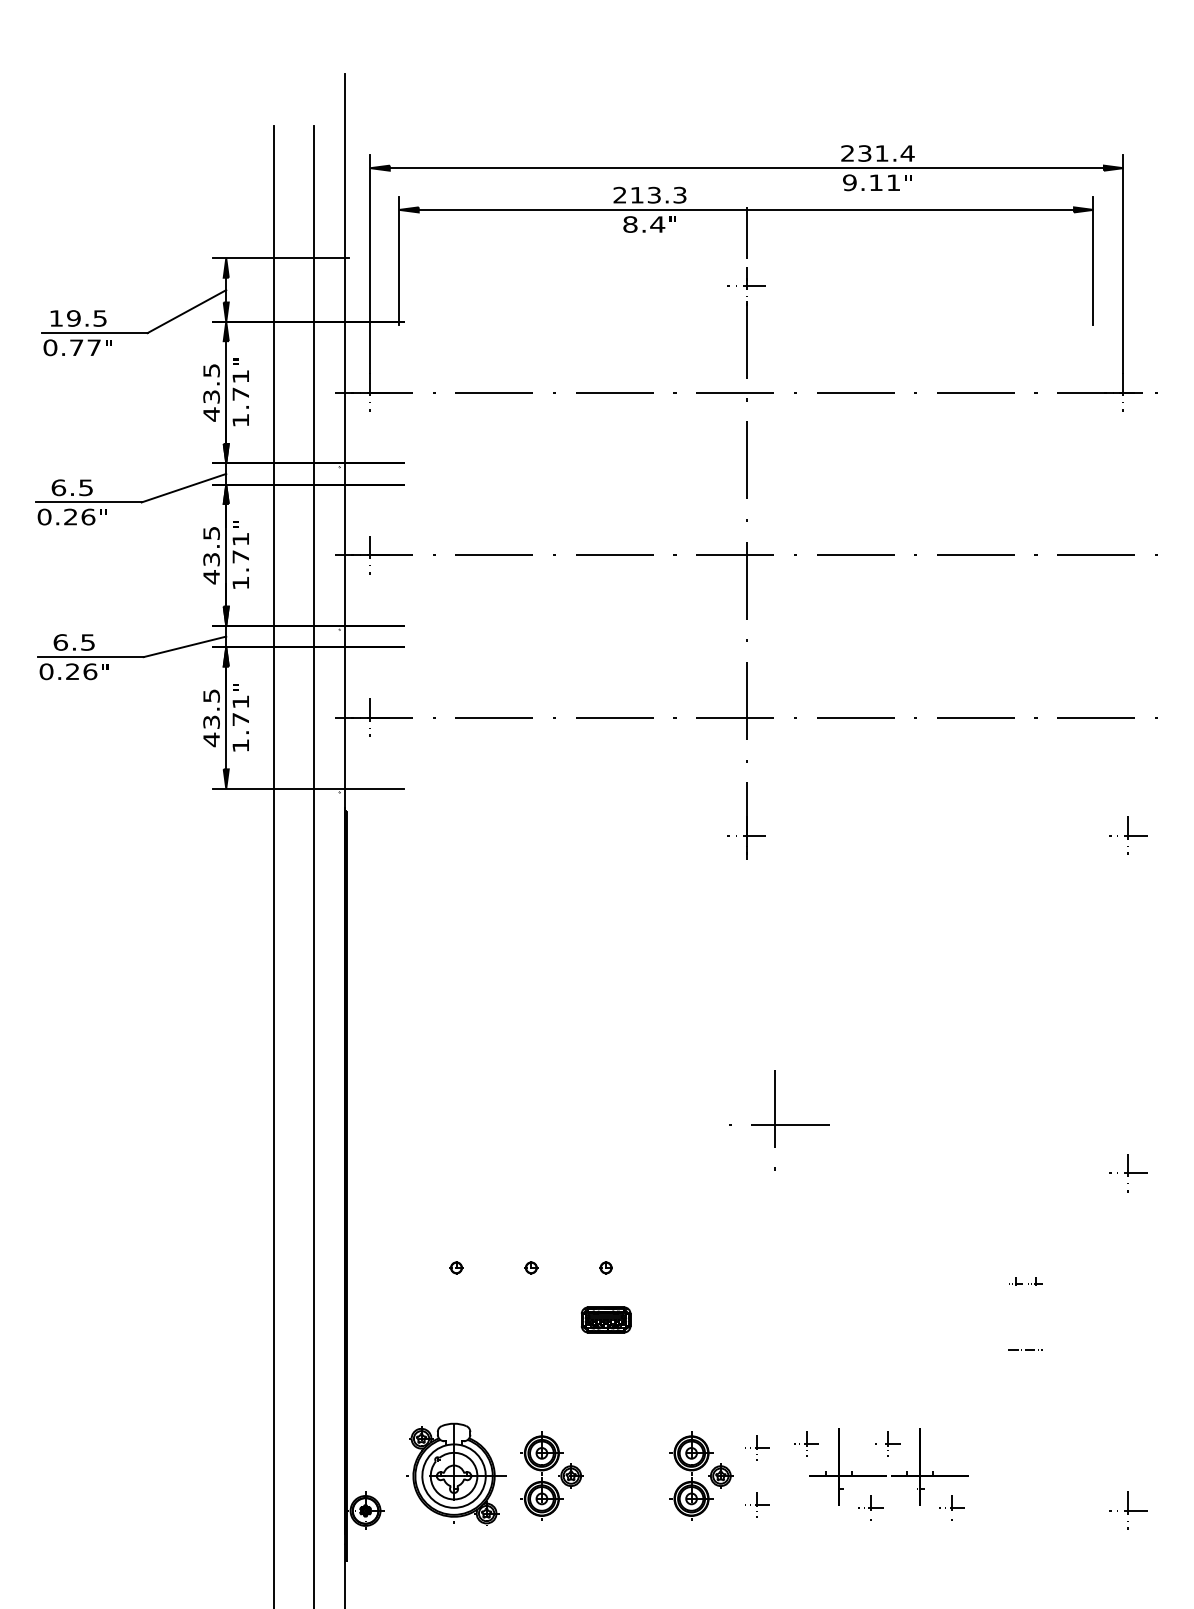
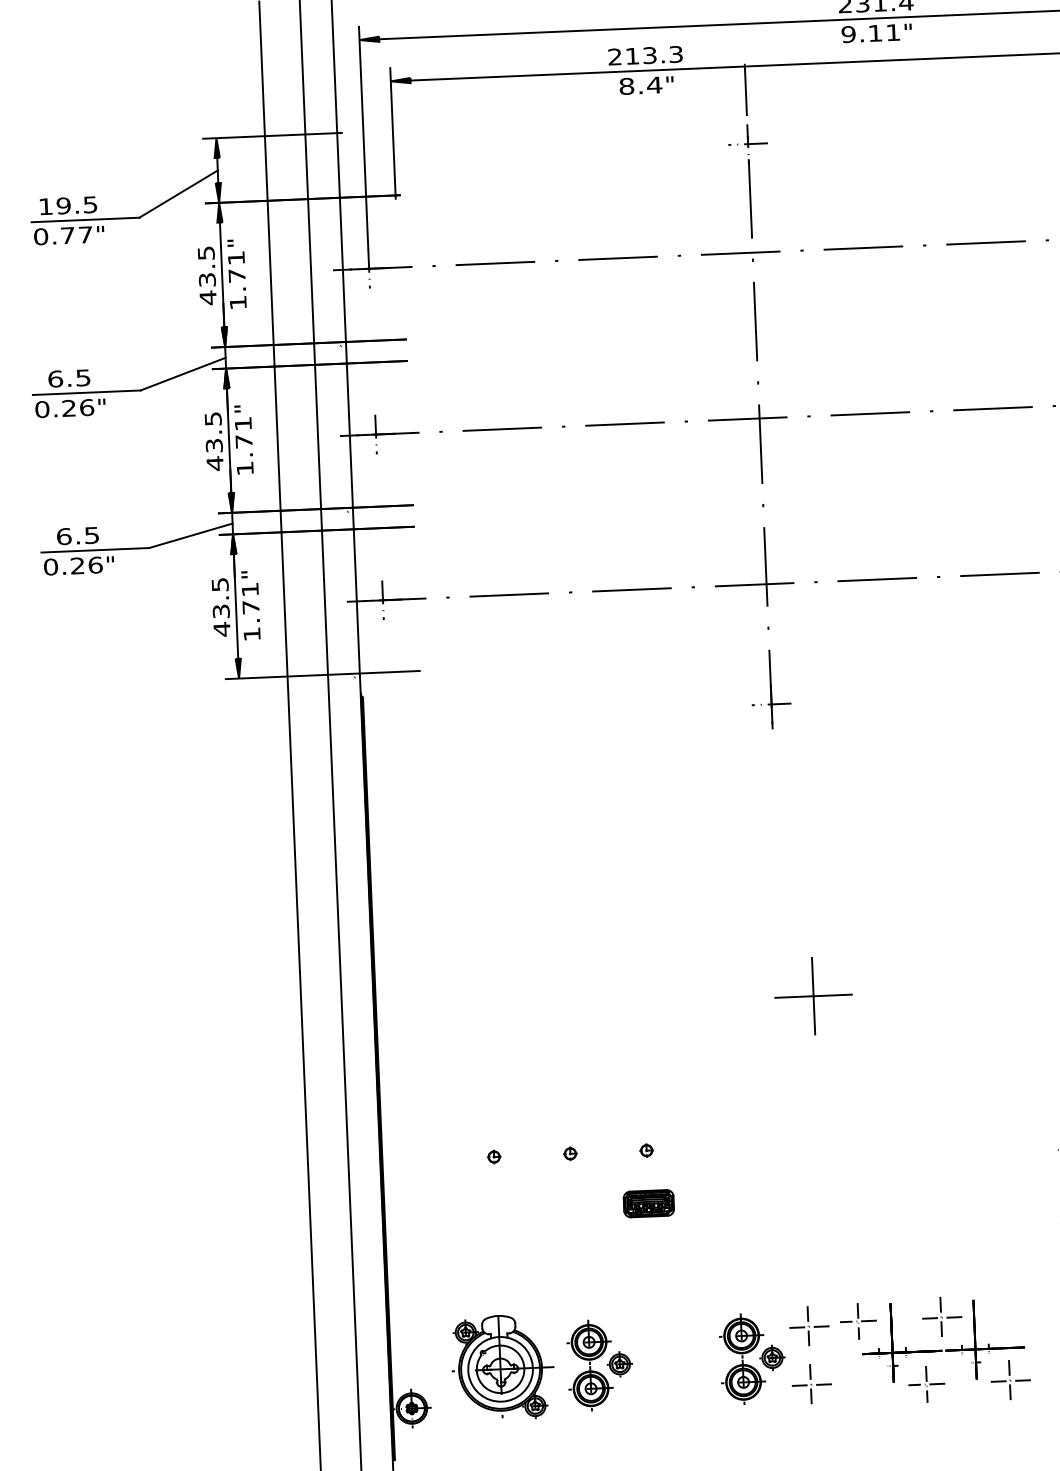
part: (779, 1120) -> (817, 993), size x0.7
part: (806, 1443) -> (858, 1321), size x1.4
part: (887, 1443) -> (940, 1317), size x1.6
part: (757, 1447) -> (808, 1327), size x1.6
part: (757, 1504) -> (810, 1385), size x1.6
part: (870, 1507) -> (926, 1383), size x1.4
part: (951, 1507) -> (1008, 1380), size x1.6

